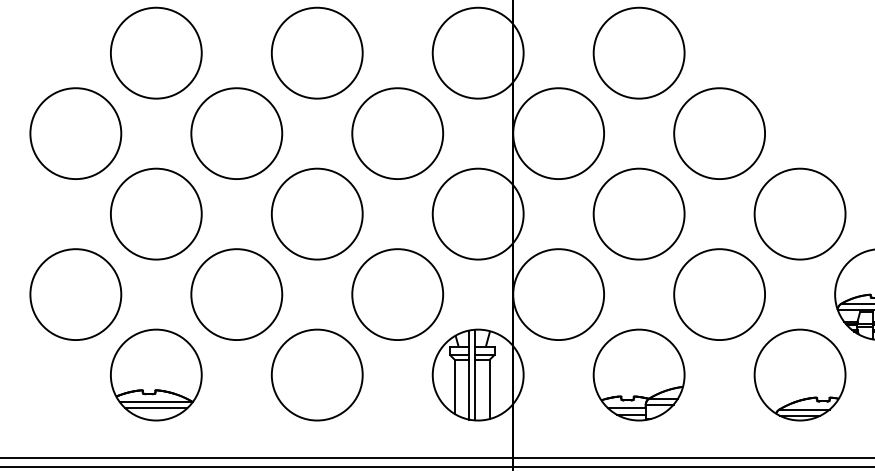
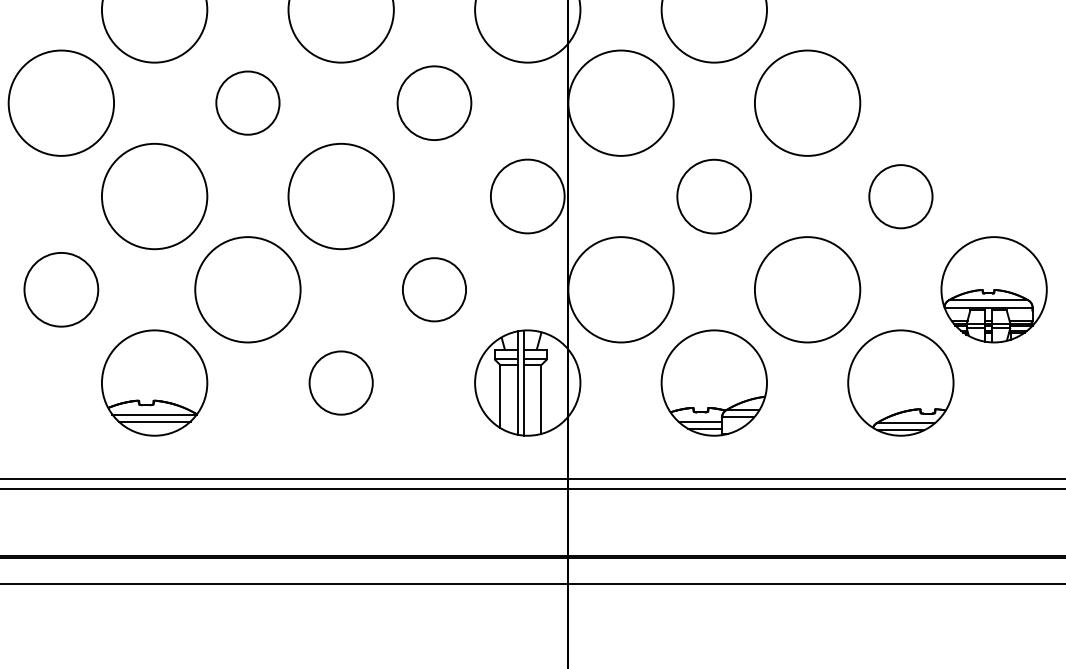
circle: (236, 133) -> (247, 102), size x0.6
circle: (397, 133) -> (434, 102), size x0.7
circle: (477, 214) -> (527, 196), size x0.7
circle: (638, 214) -> (713, 196), size x0.7
circle: (799, 214) -> (900, 196), size x0.6
circle: (75, 294) -> (61, 289), size x0.7
circle: (397, 294) -> (434, 289), size x0.6
circle: (316, 374) -> (340, 382), size x0.6

